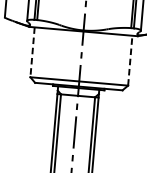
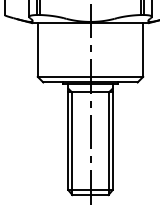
line: (32, 52) -> (37, 50), dashed -> solid
line: (130, 61) -> (143, 50), dashed -> solid

